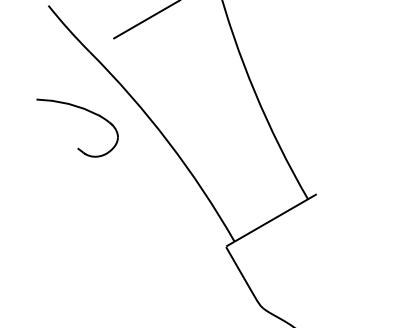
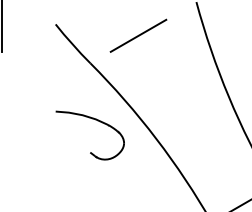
part: (82, 109) -> (94, 119), moved

